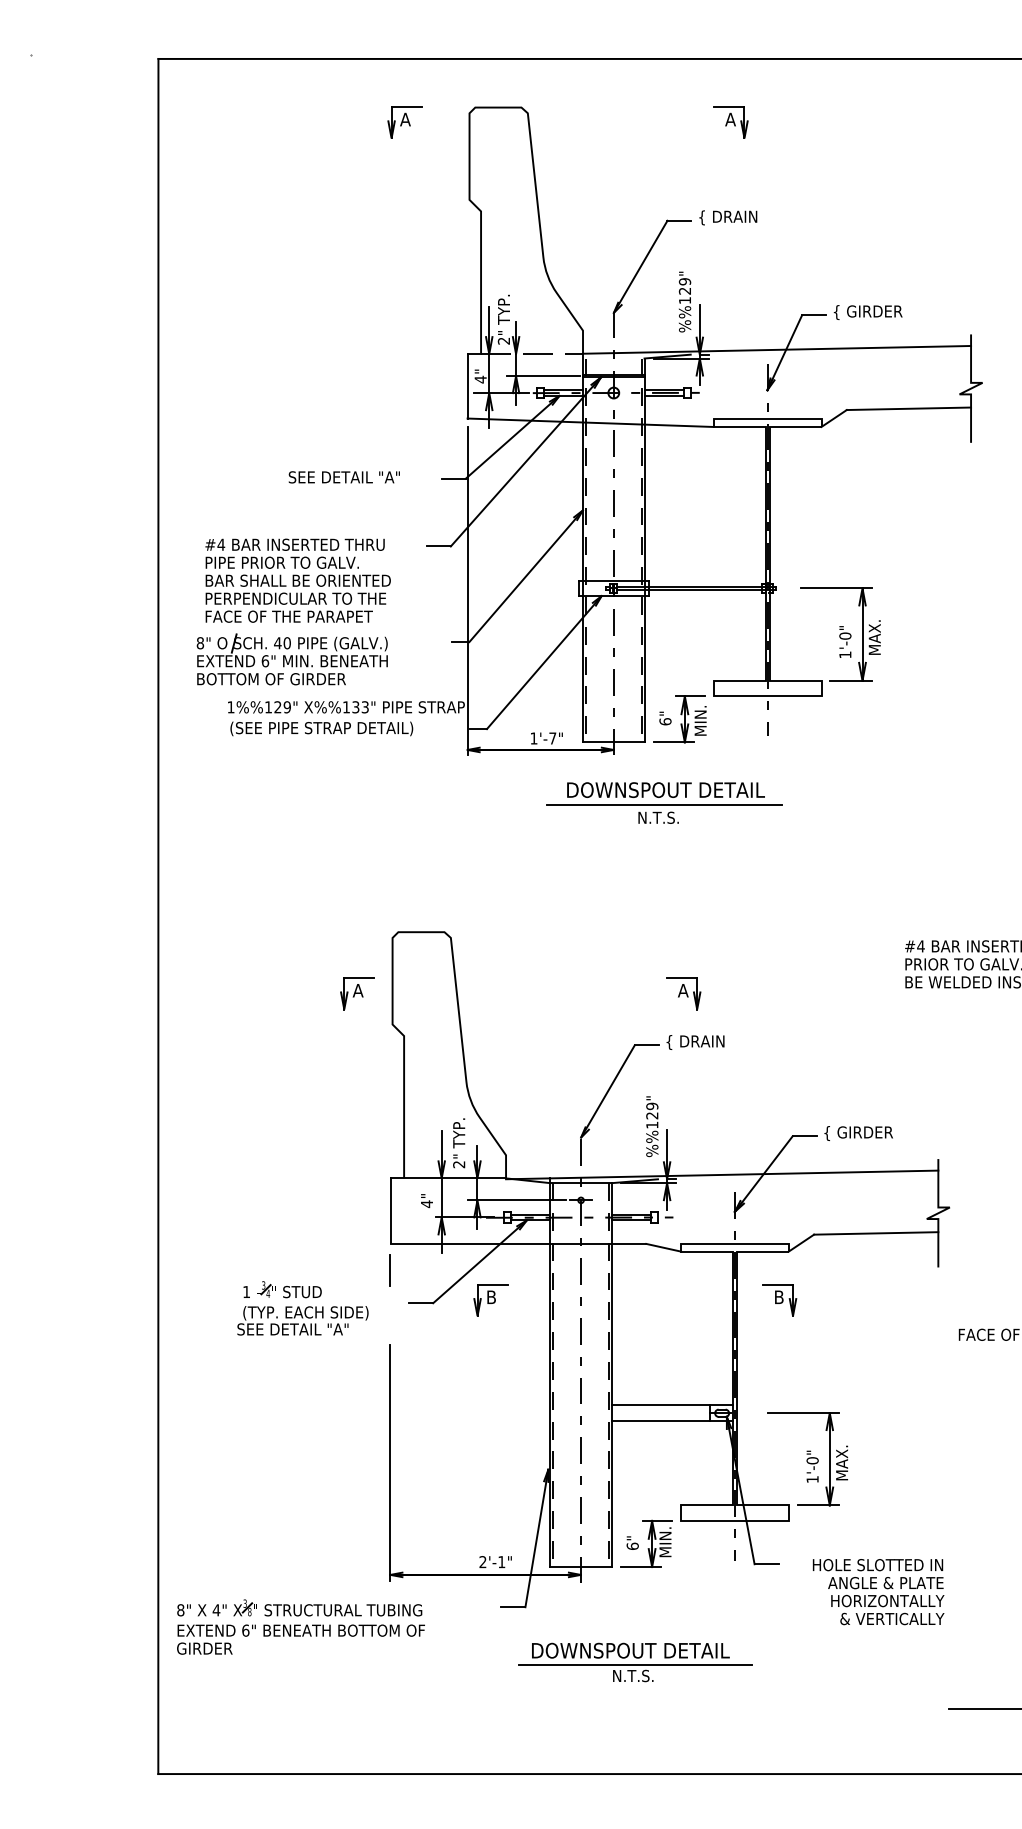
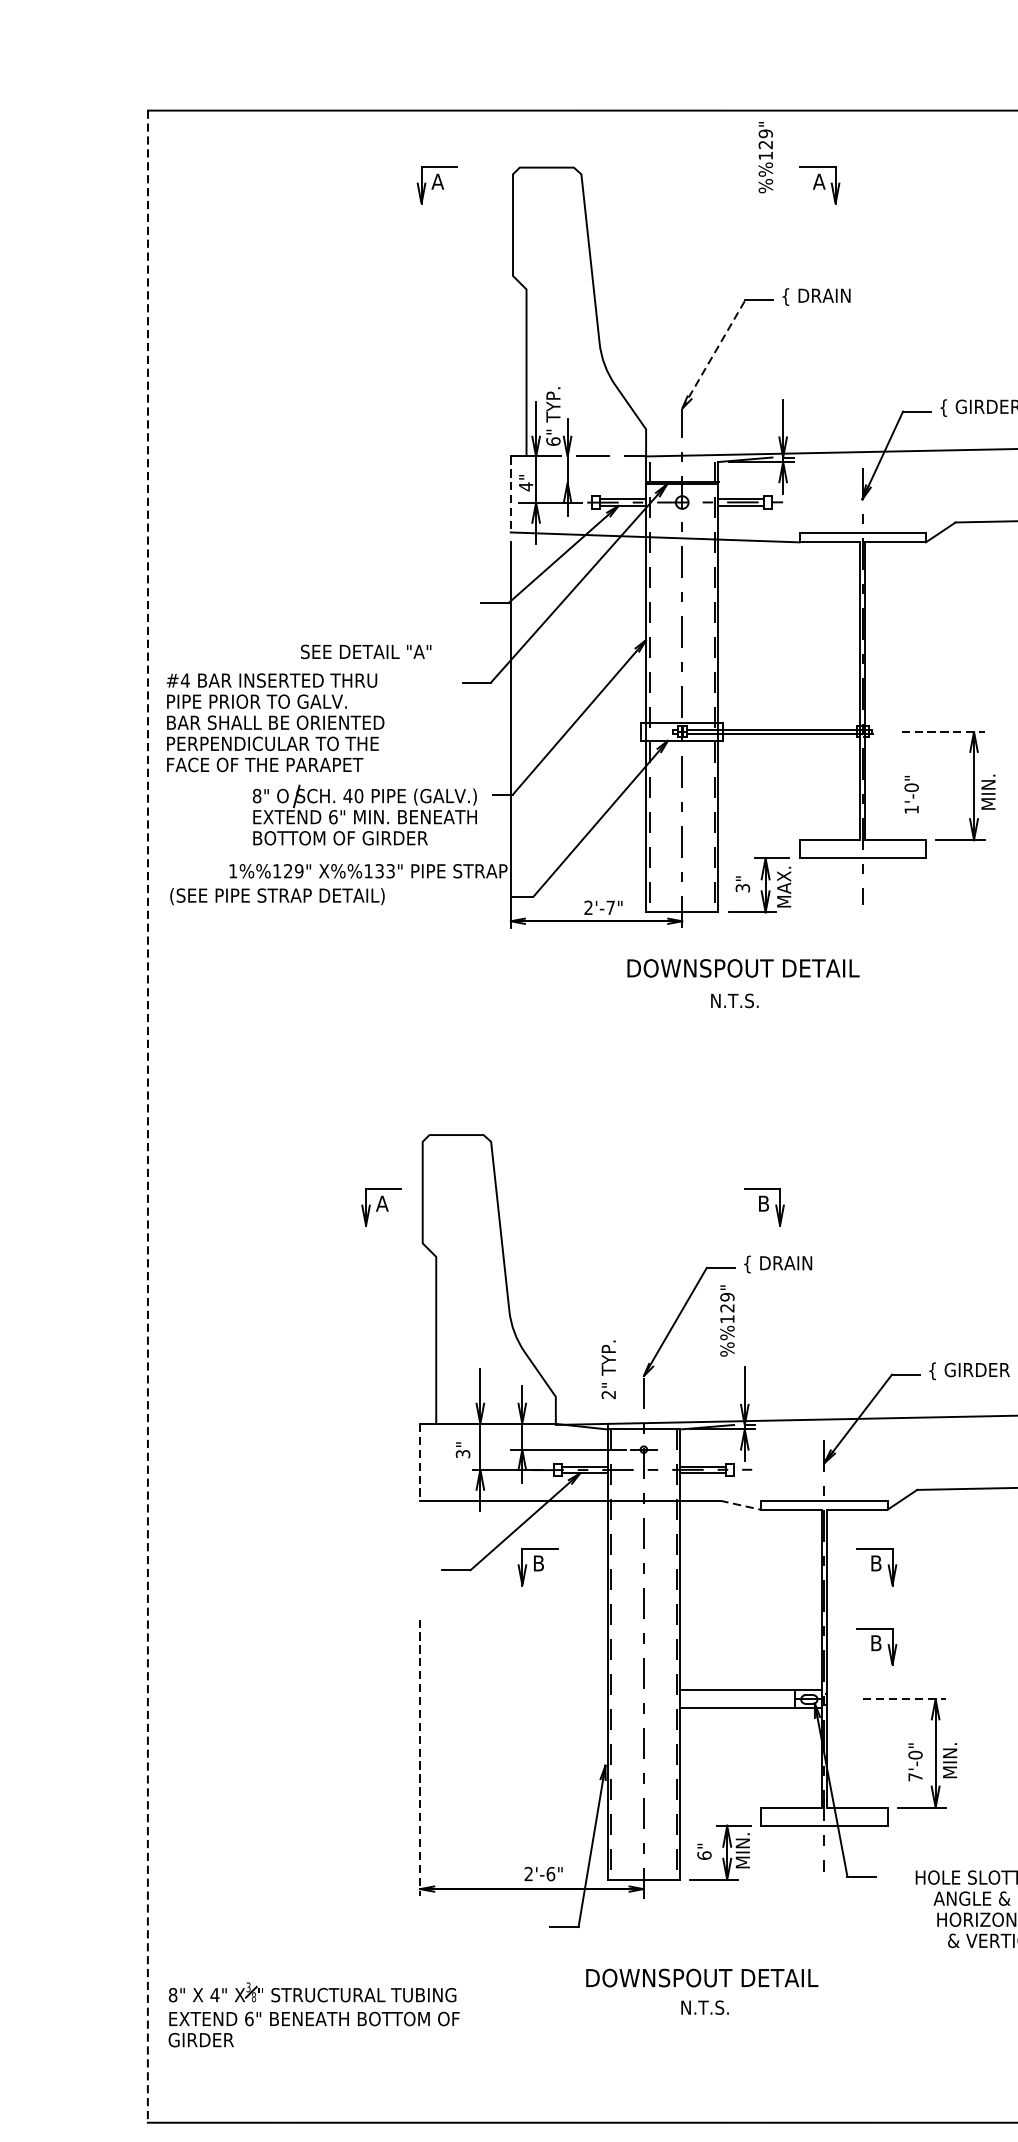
line: (640, 266) -> (713, 354), solid -> dashed
text: (684, 301) -> (765, 156), moved
text: (503, 340) -> (552, 440), 2" -> 6"
line: (542, 376) -> (598, 483), removed
line: (467, 386) -> (510, 494), solid -> dashed
text: (343, 477) -> (365, 652), moved
text: (297, 580) -> (274, 722), moved
line: (836, 588) -> (943, 731), solid -> dashed
text: (874, 631) -> (988, 782), MAX. -> MIN.
text: (845, 641) -> (911, 794), moved
part: (291, 659) -> (363, 815), moved
text: (700, 720) -> (783, 886), MIN. -> MAX.
text: (665, 721) -> (742, 887), 6" -> 3"
text: (321, 728) -> (277, 896), moved
text: (533, 738) -> (588, 907), 1'-7" -> 2'-7"
line: (664, 804) -> (741, 985), removed
line: (158, 916) -> (148, 1116), solid -> dashed
text: (683, 990) -> (764, 1203), A -> B
text: (652, 1126) -> (727, 1320), moved
text: (459, 1143) -> (609, 1370), moved
text: (426, 1204) -> (462, 1454), 4" -> 3"
line: (390, 1211) -> (420, 1462), solid -> dashed
line: (663, 1247) -> (740, 1504), solid -> dashed
line: (390, 1269) -> (420, 1530), removed
part: (302, 1308) -> (317, 1576), removed
part: (779, 1368) -> (876, 1646), added
line: (803, 1413) -> (904, 1699), solid -> dashed
text: (842, 1456) -> (950, 1750), MAX. -> MIN.
line: (390, 1462) -> (420, 1757), solid -> dashed
text: (812, 1479) -> (915, 1777), 1'-0" -> 7'-0"
text: (501, 1562) -> (550, 1874), 2'-1" -> 2'-6"
part: (300, 1626) -> (313, 2014), moved
line: (634, 1664) -> (706, 1994), removed

